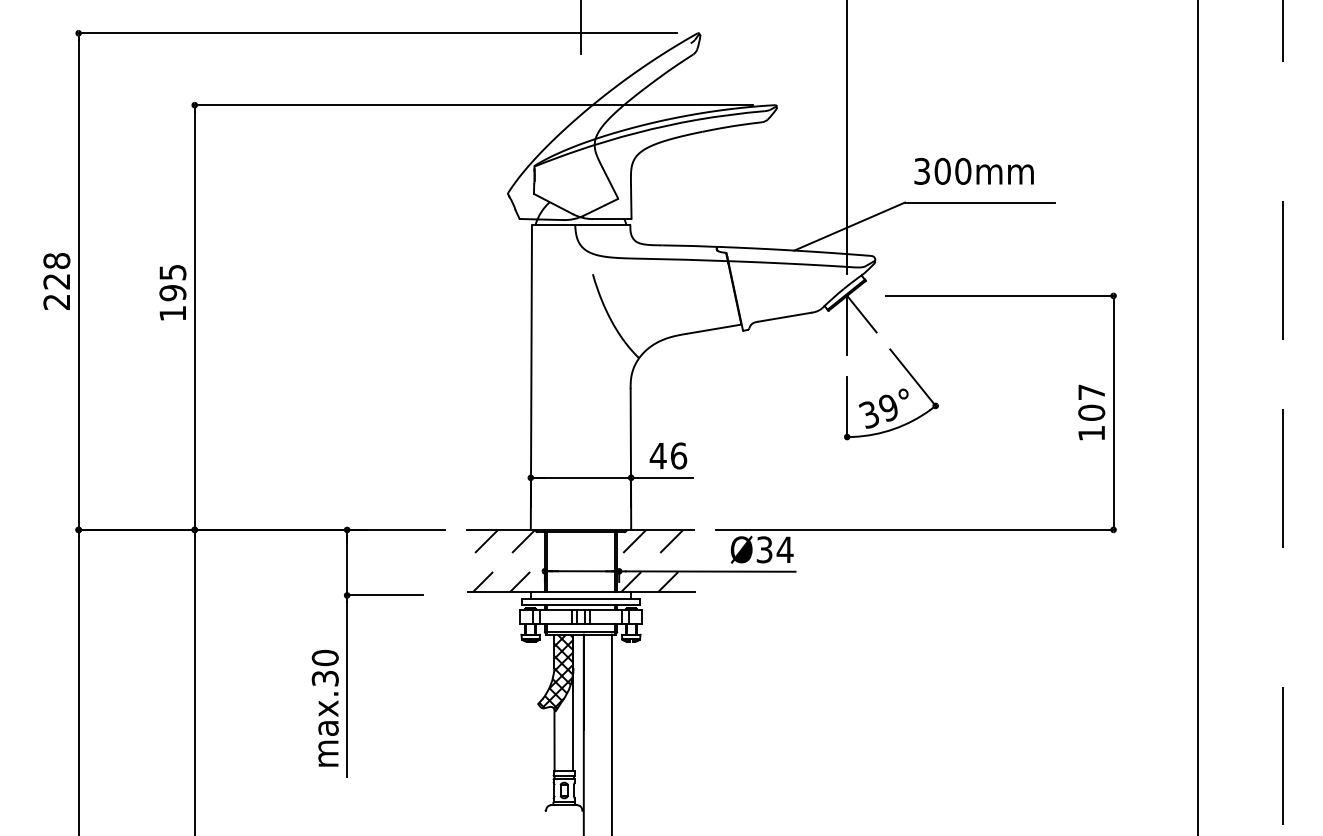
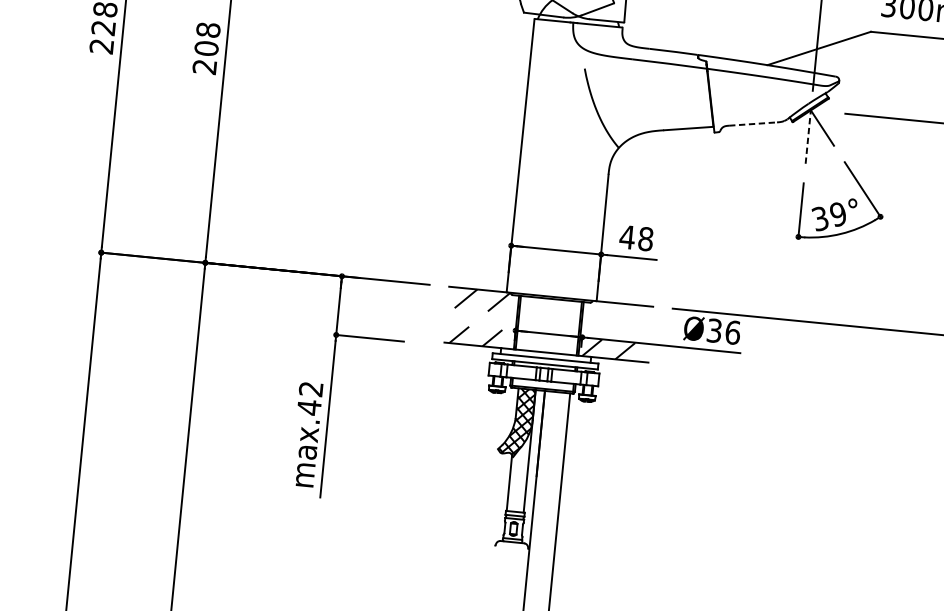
text: (172, 292) -> (206, 48), 195 -> 208
line: (784, 317) -> (752, 124), solid -> dashed
line: (847, 325) -> (808, 136), solid -> dashed
text: (678, 455) -> (645, 238), 46 -> 48
hatch: (653, 540) -> (615, 312), removed
text: (784, 549) -> (732, 332), Ø34 -> Ø36
text: (324, 668) -> (309, 398), max.30 -> max.42

